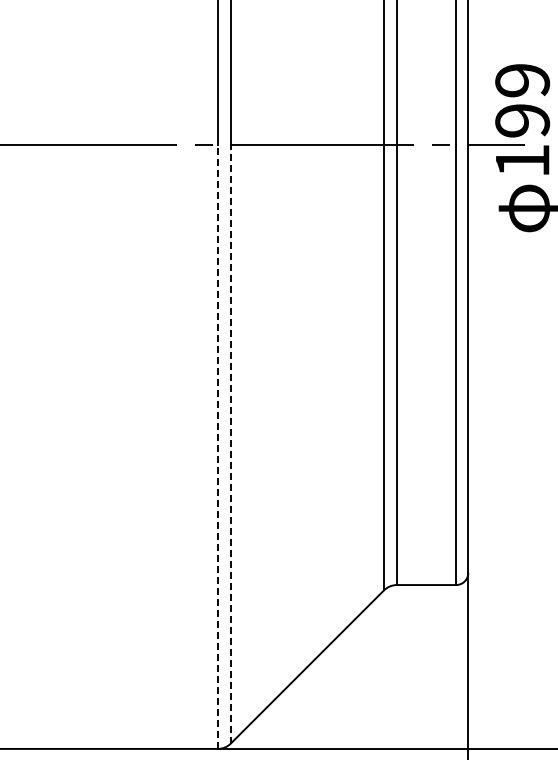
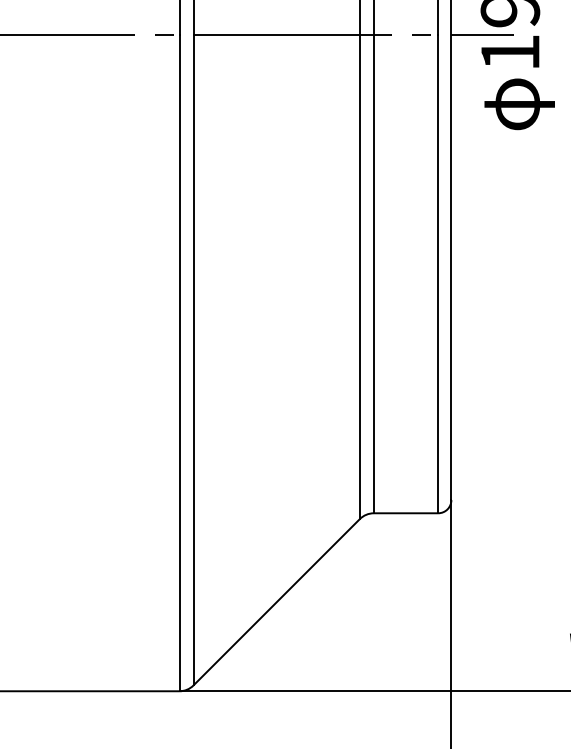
line: (230, 443) -> (193, 359), dashed -> solid
line: (217, 446) -> (179, 362), dashed -> solid

